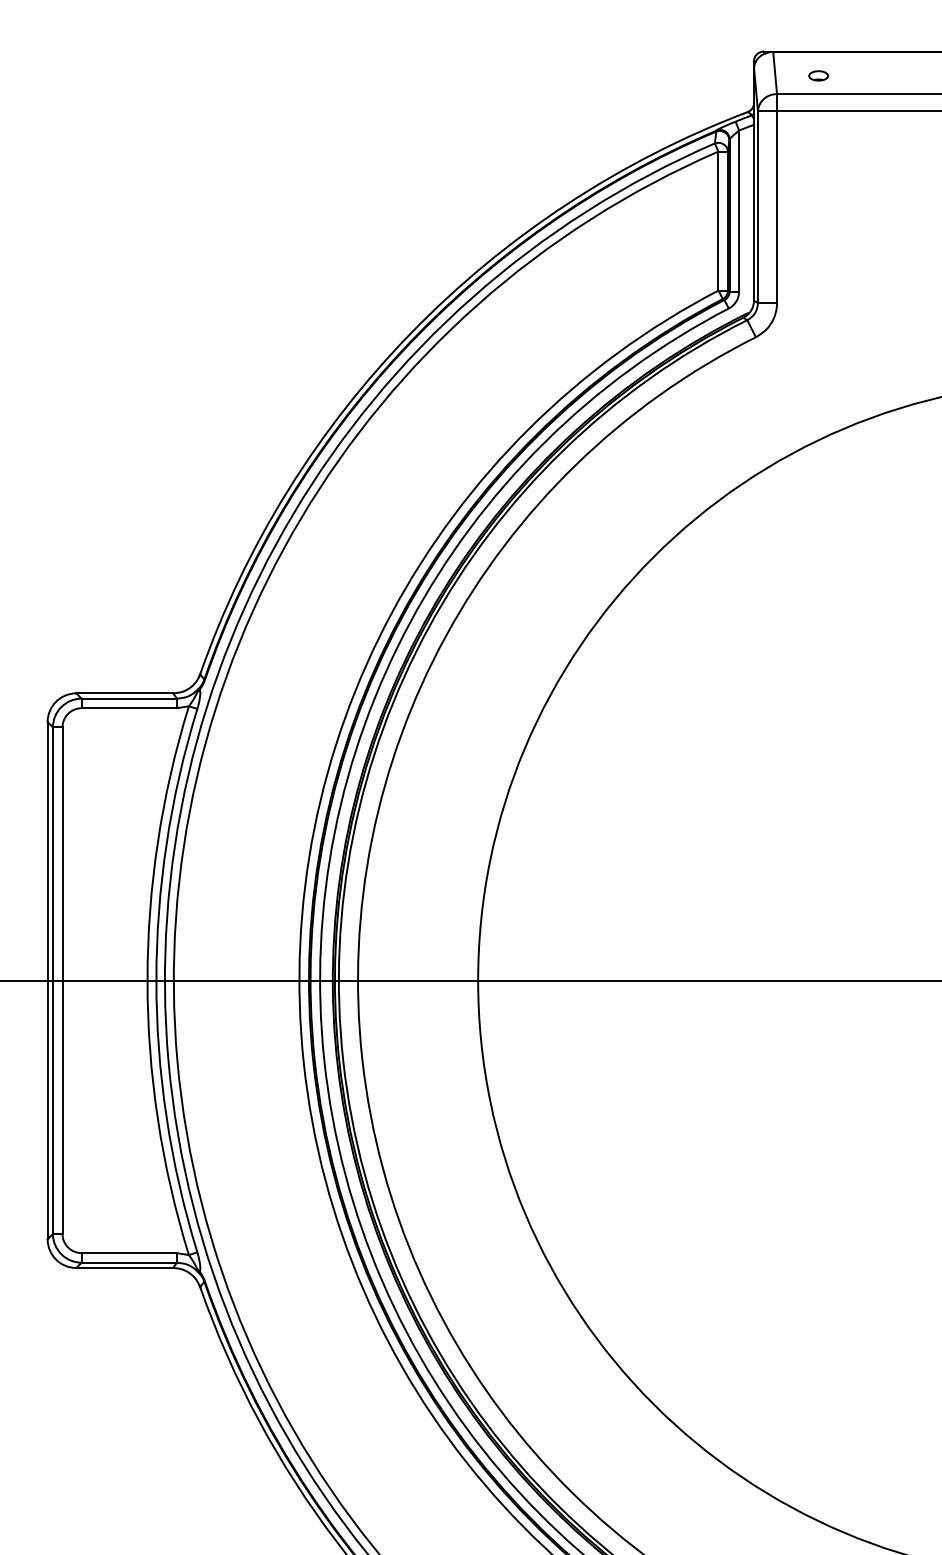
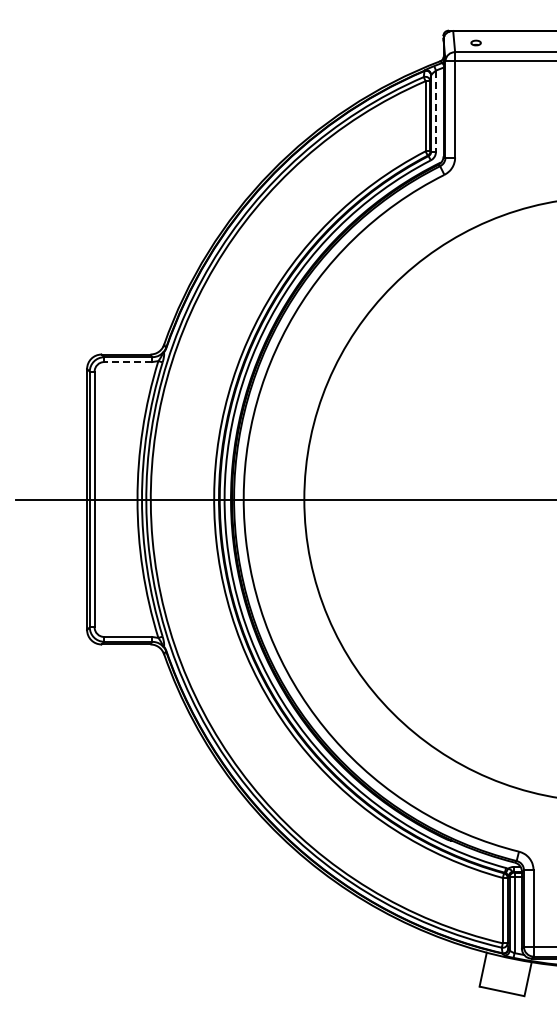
line: (740, 211) -> (436, 111), solid -> dashed
line: (127, 709) -> (127, 362), solid -> dashed

